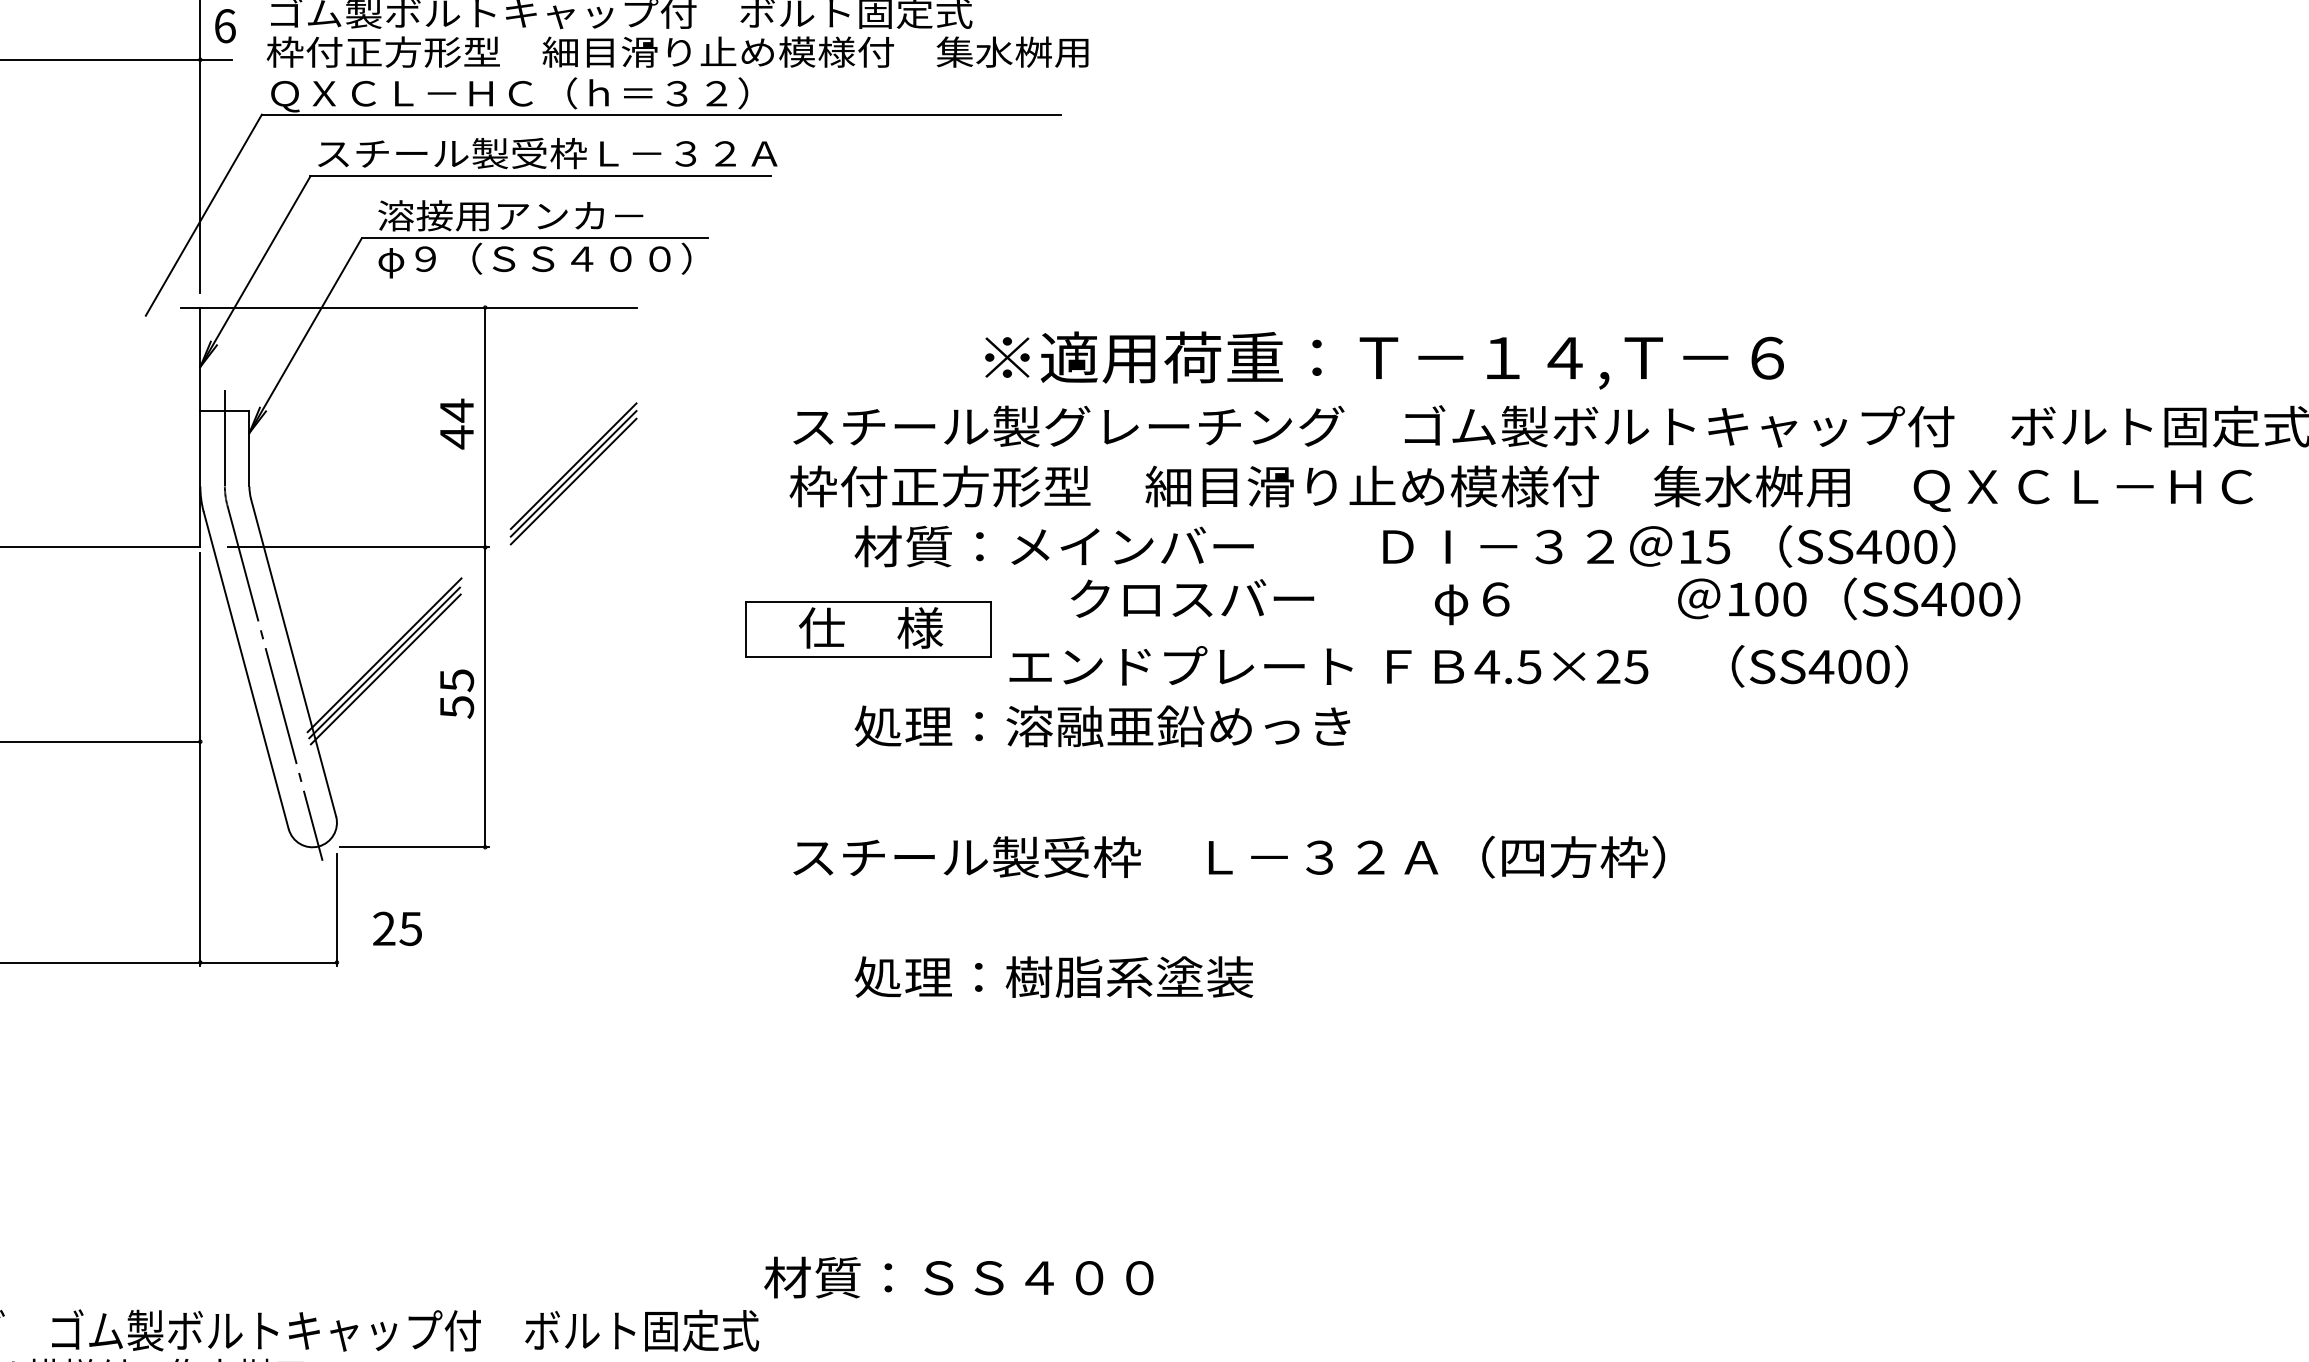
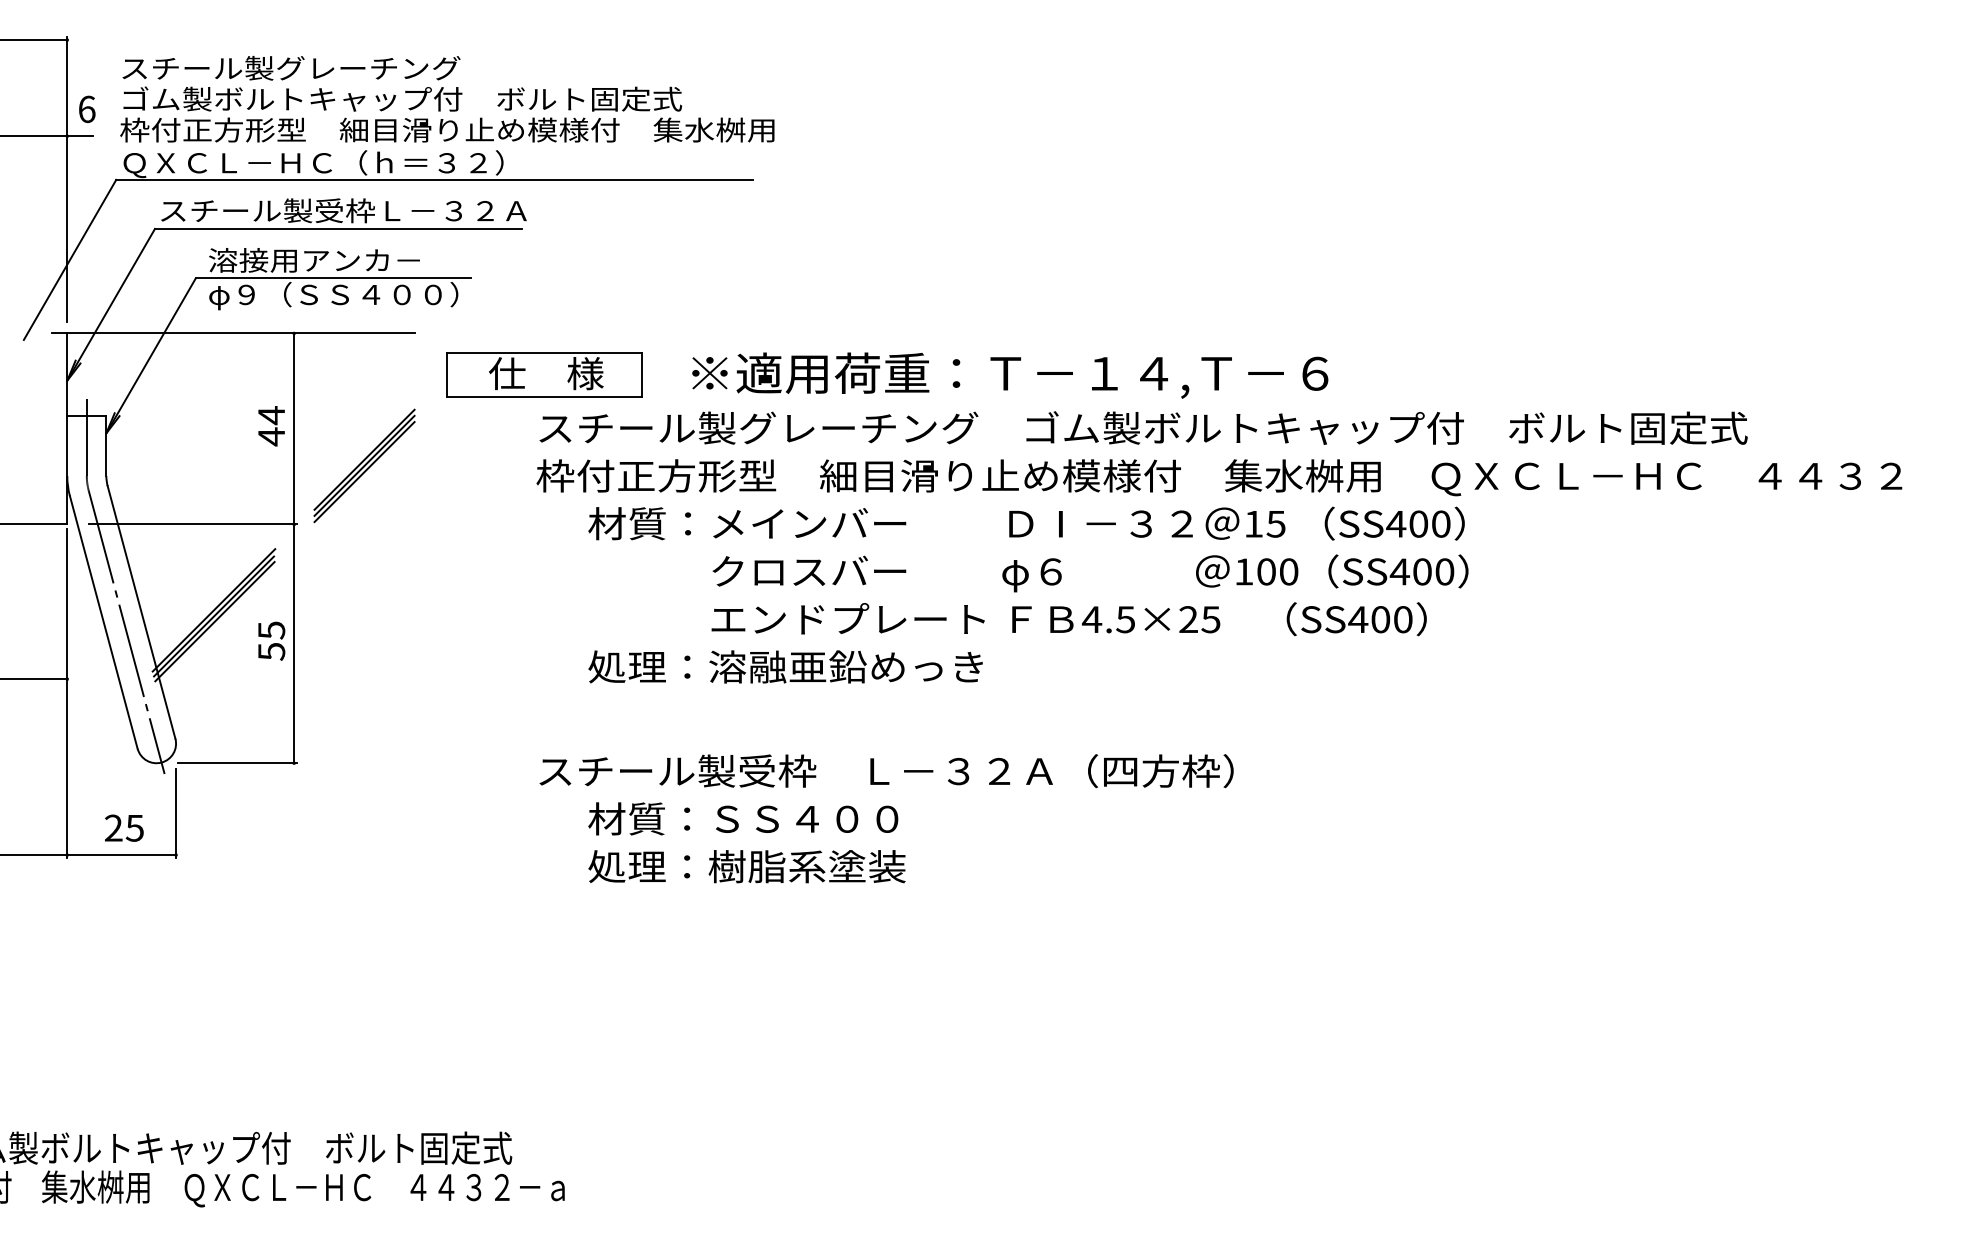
text: (1545, 601) -> (1090, 573), moved
part: (868, 629) -> (544, 374), moved
text: (397, 927) -> (124, 827), moved
text: (959, 1277) -> (743, 818), moved

